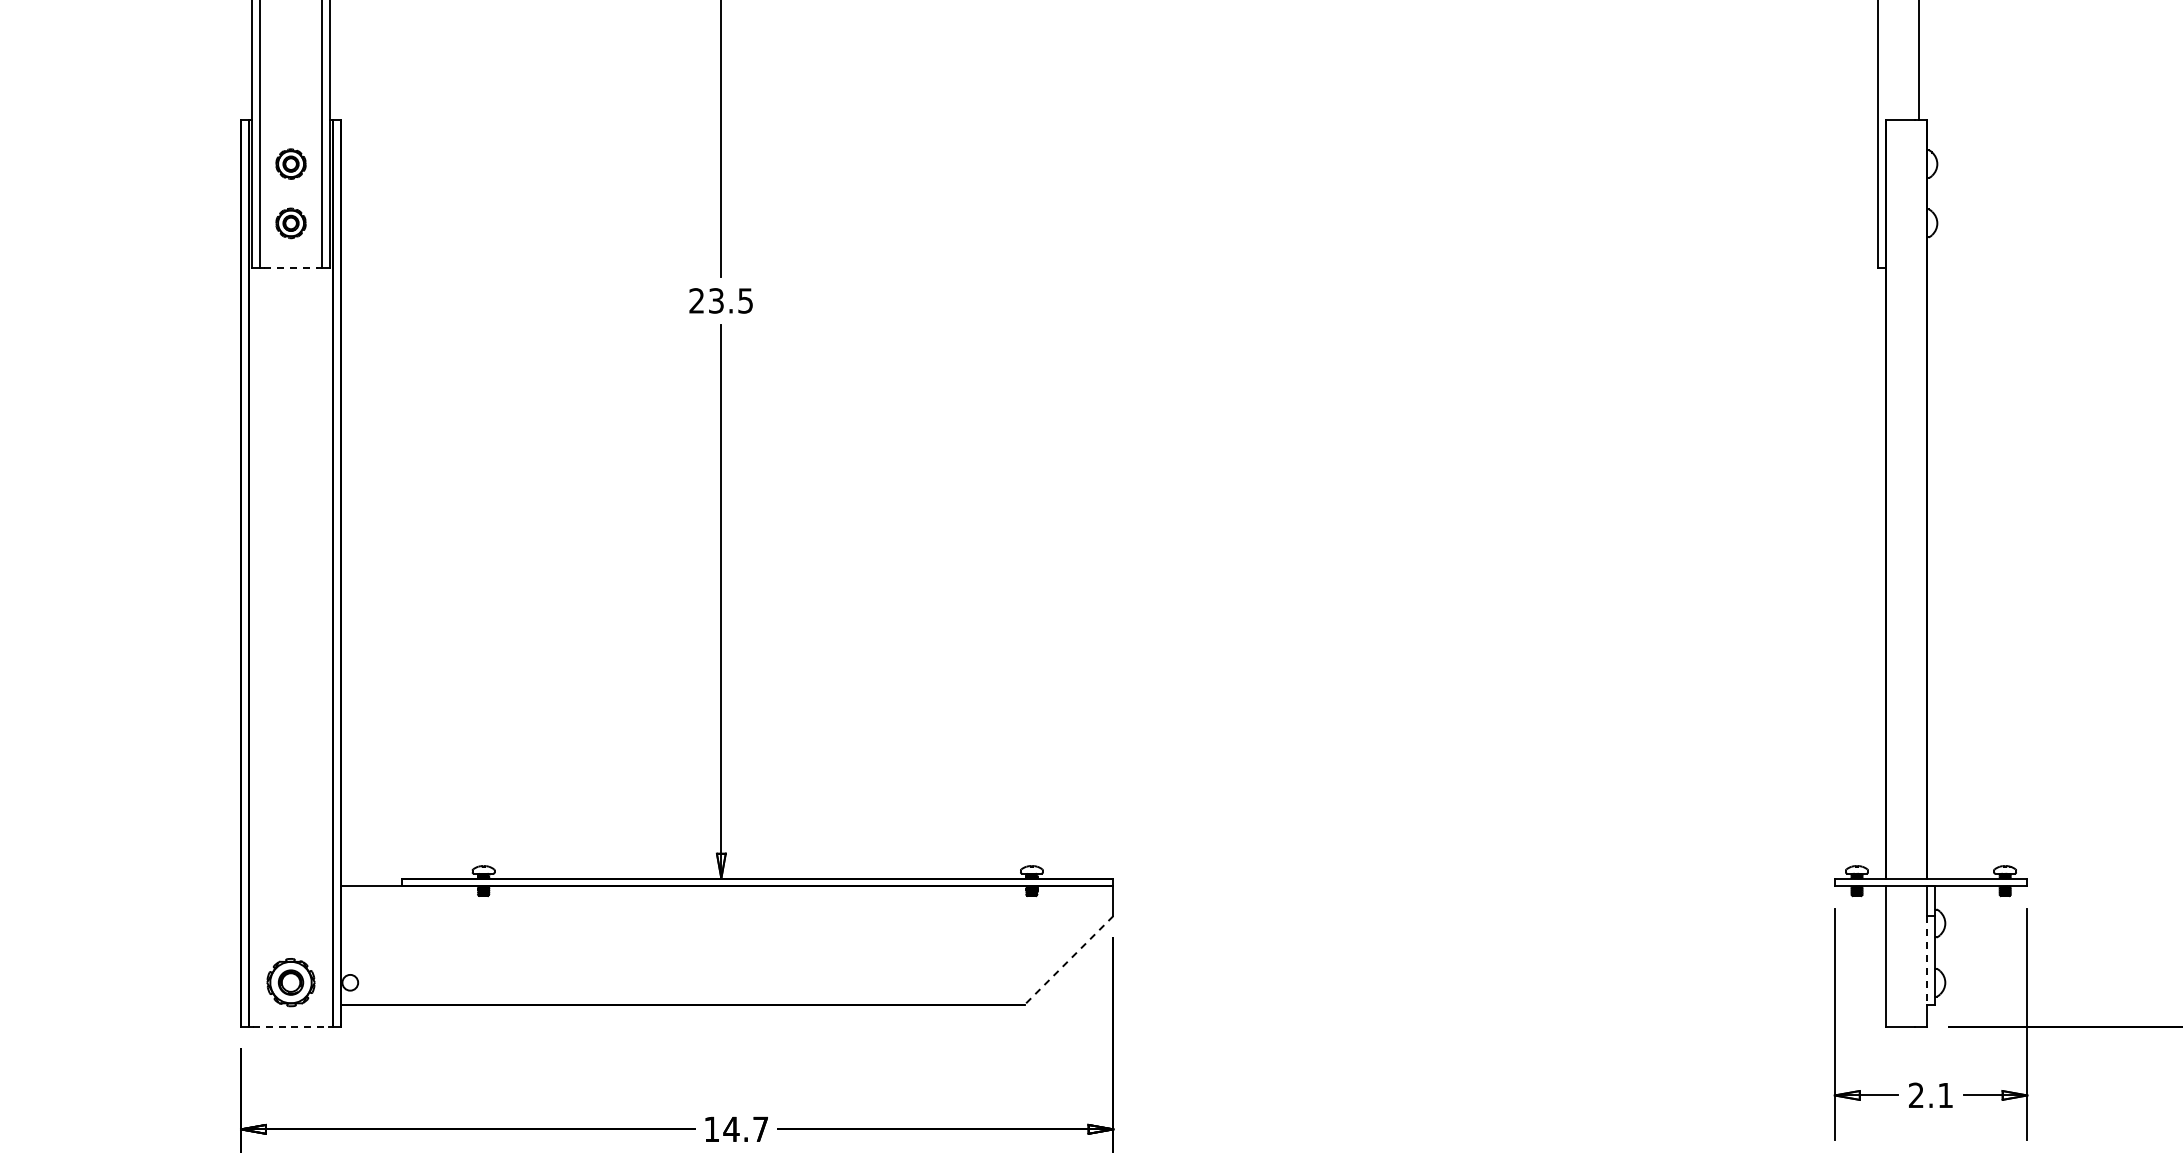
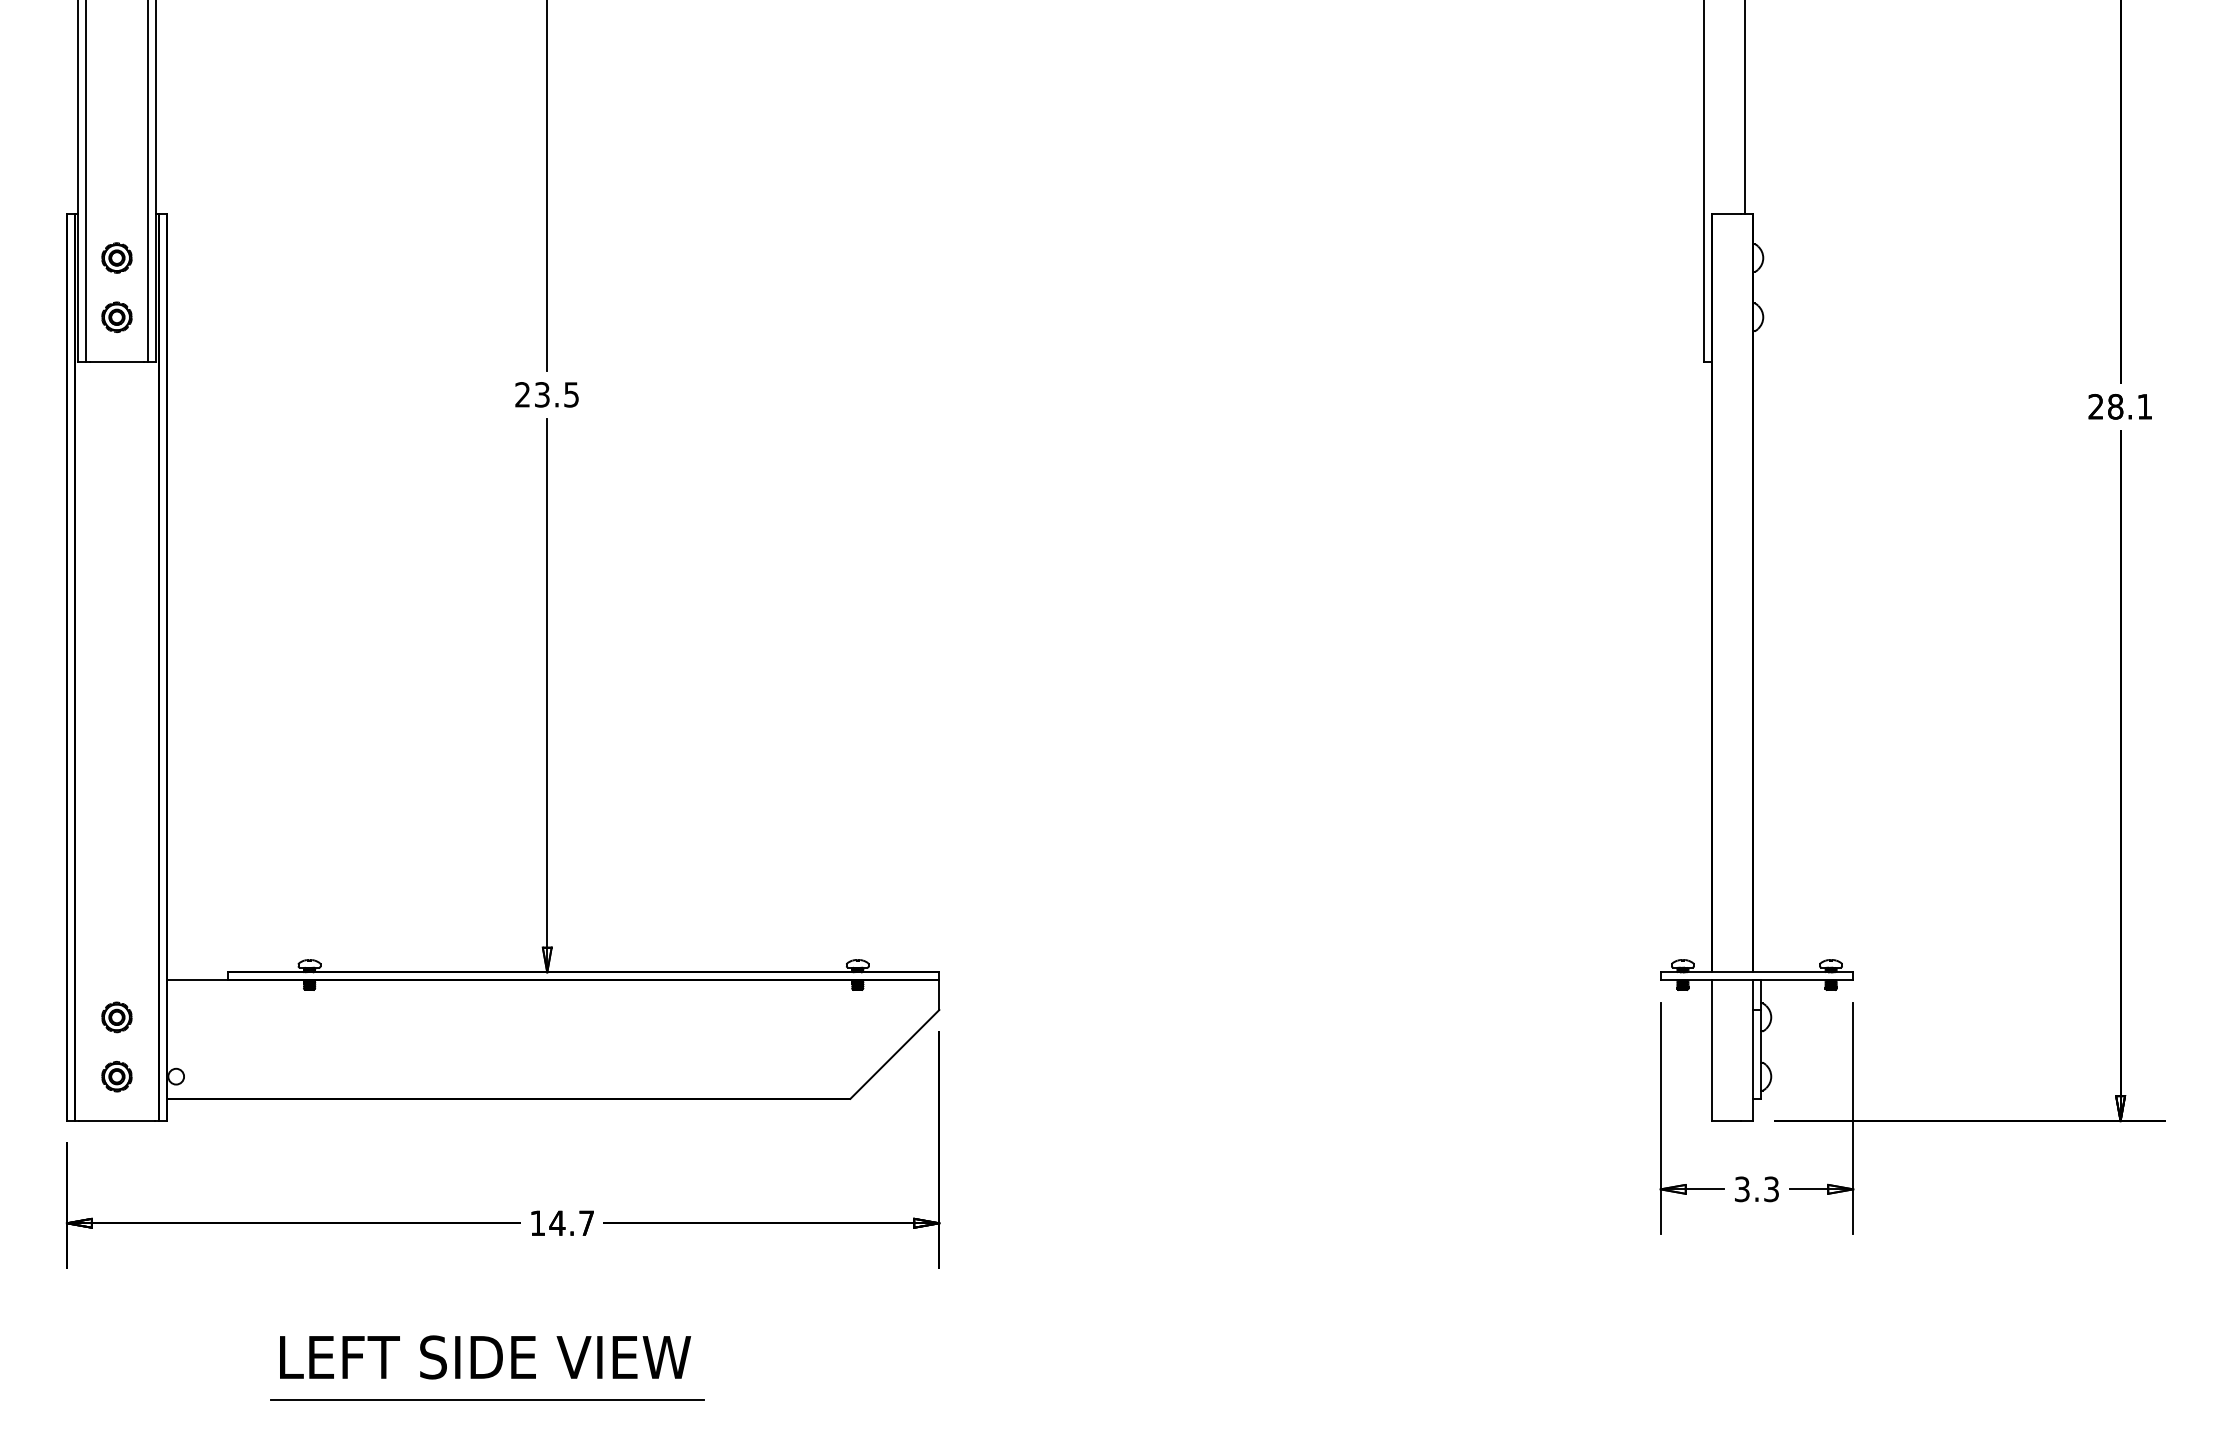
line: (291, 267) -> (117, 361), dashed -> solid
part: (290, 923) -> (116, 1017), added
line: (1068, 960) -> (894, 1054), dashed -> solid
line: (1927, 960) -> (1753, 1054), dashed -> solid
part: (290, 982) -> (116, 1076), size x0.62
line: (291, 1027) -> (117, 1121), dashed -> solid
text: (1930, 1095) -> (1756, 1189), 2.1 -> 3.3

